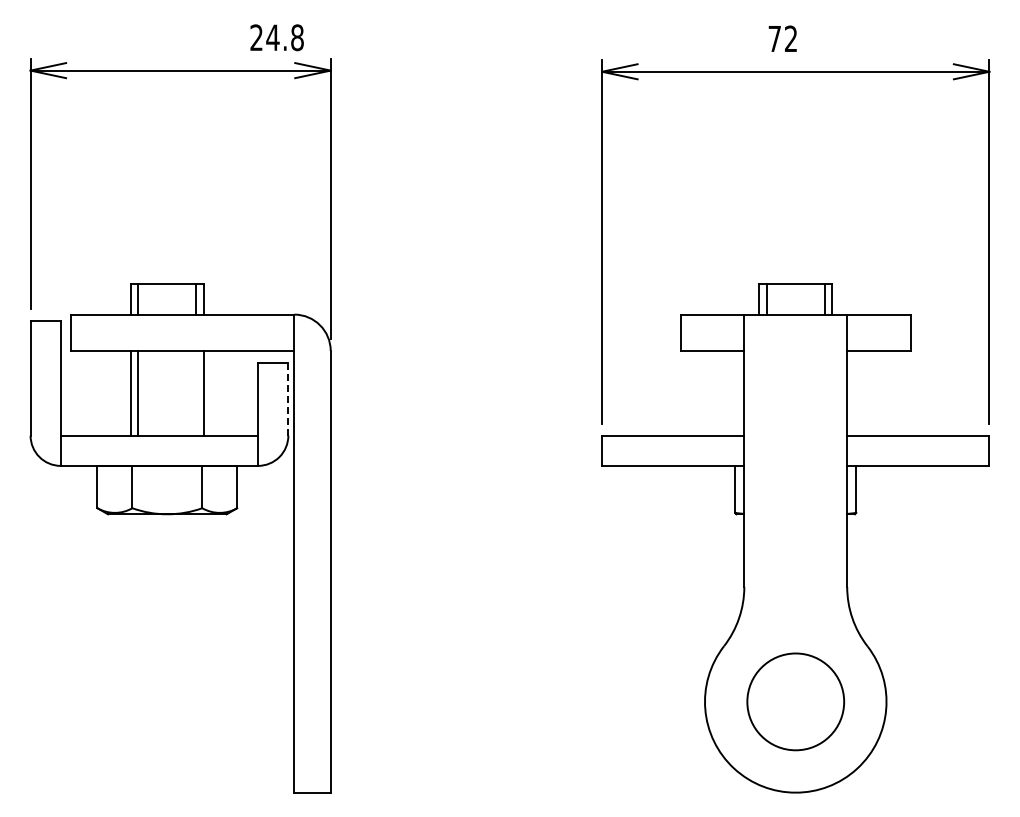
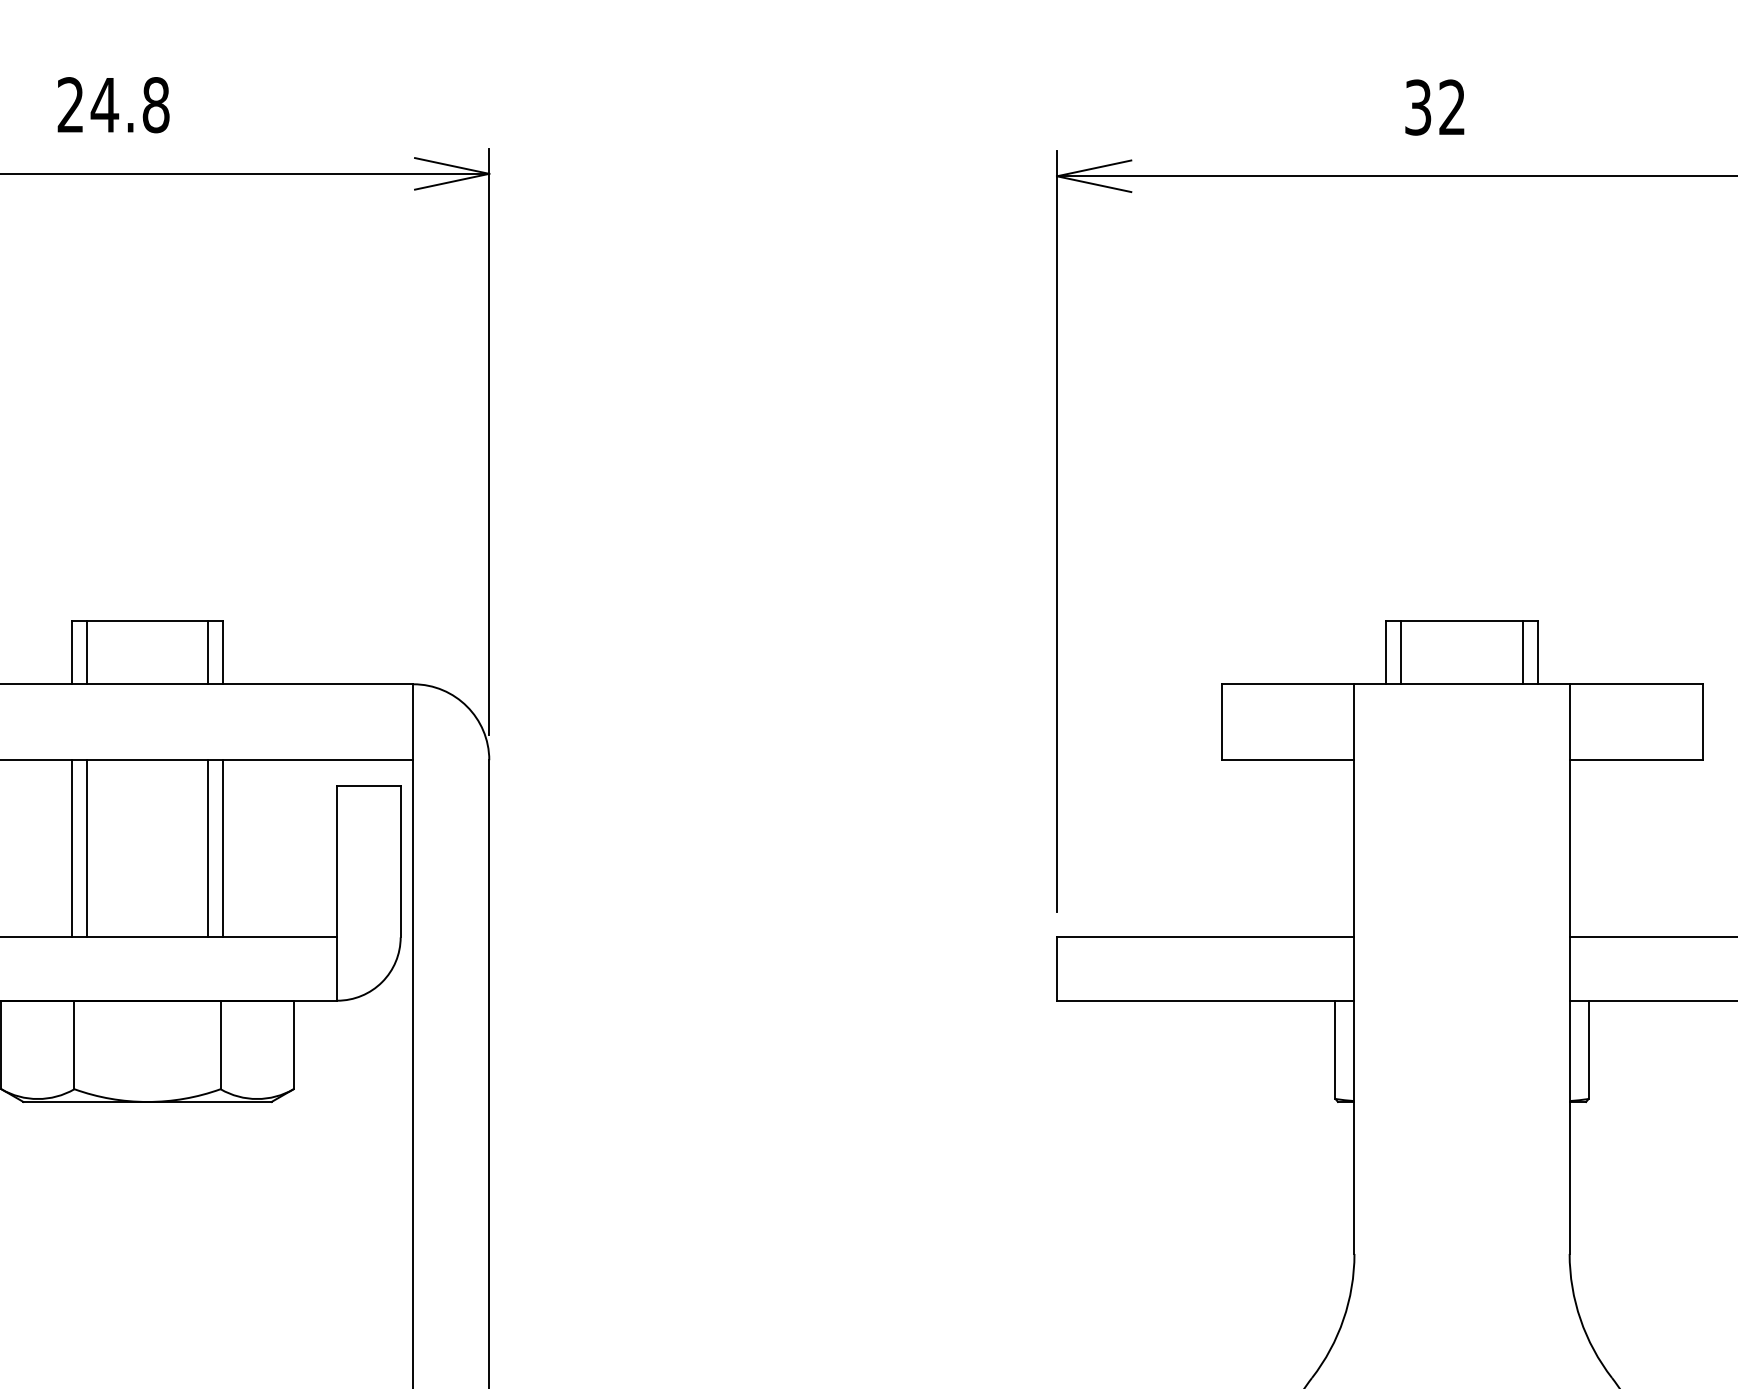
text: (276, 37) -> (112, 104), moved
text: (774, 38) -> (1417, 106), 72 -> 32
line: (196, 392) -> (208, 847), added
line: (288, 399) -> (400, 861), dashed -> solid

